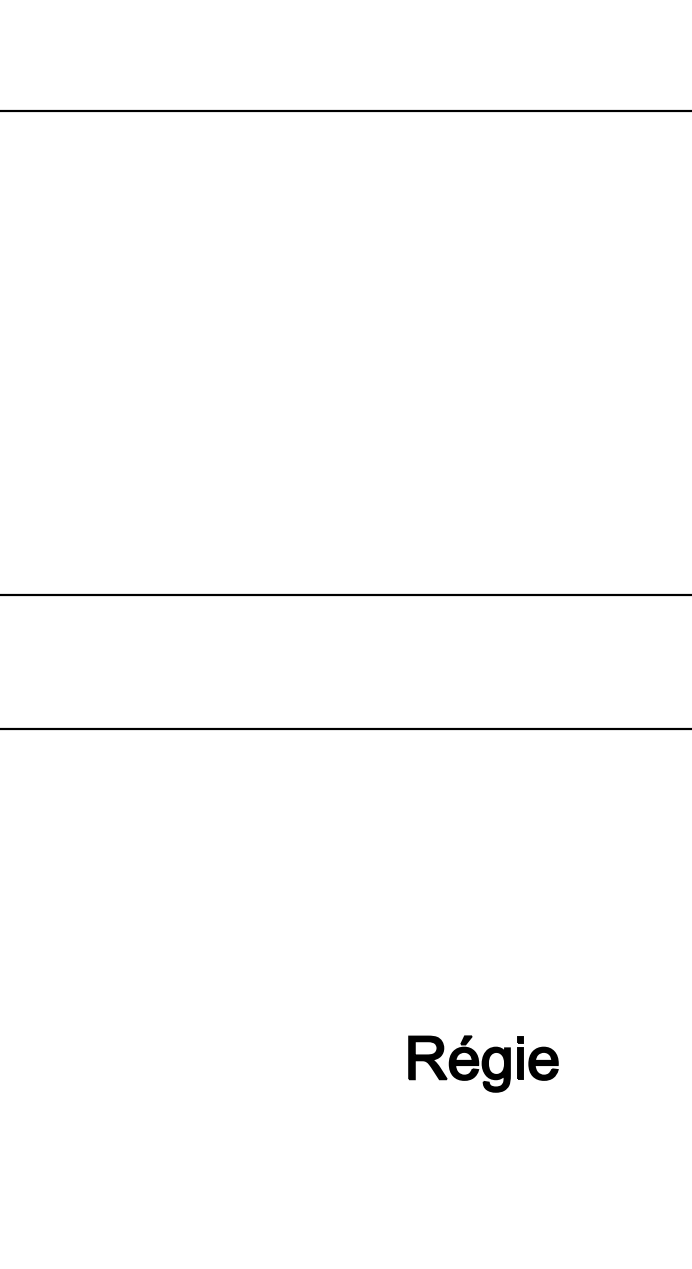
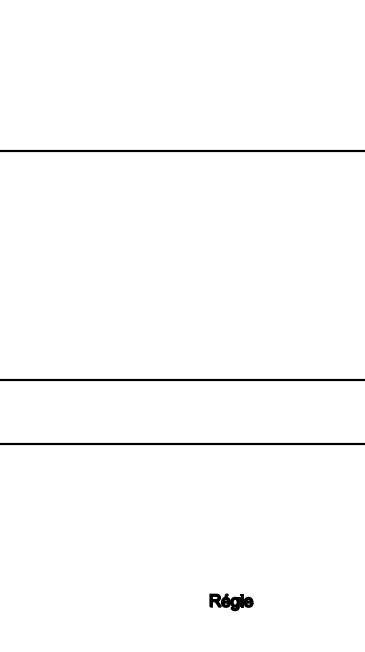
part: (483, 1064) -> (231, 602), size x0.6

